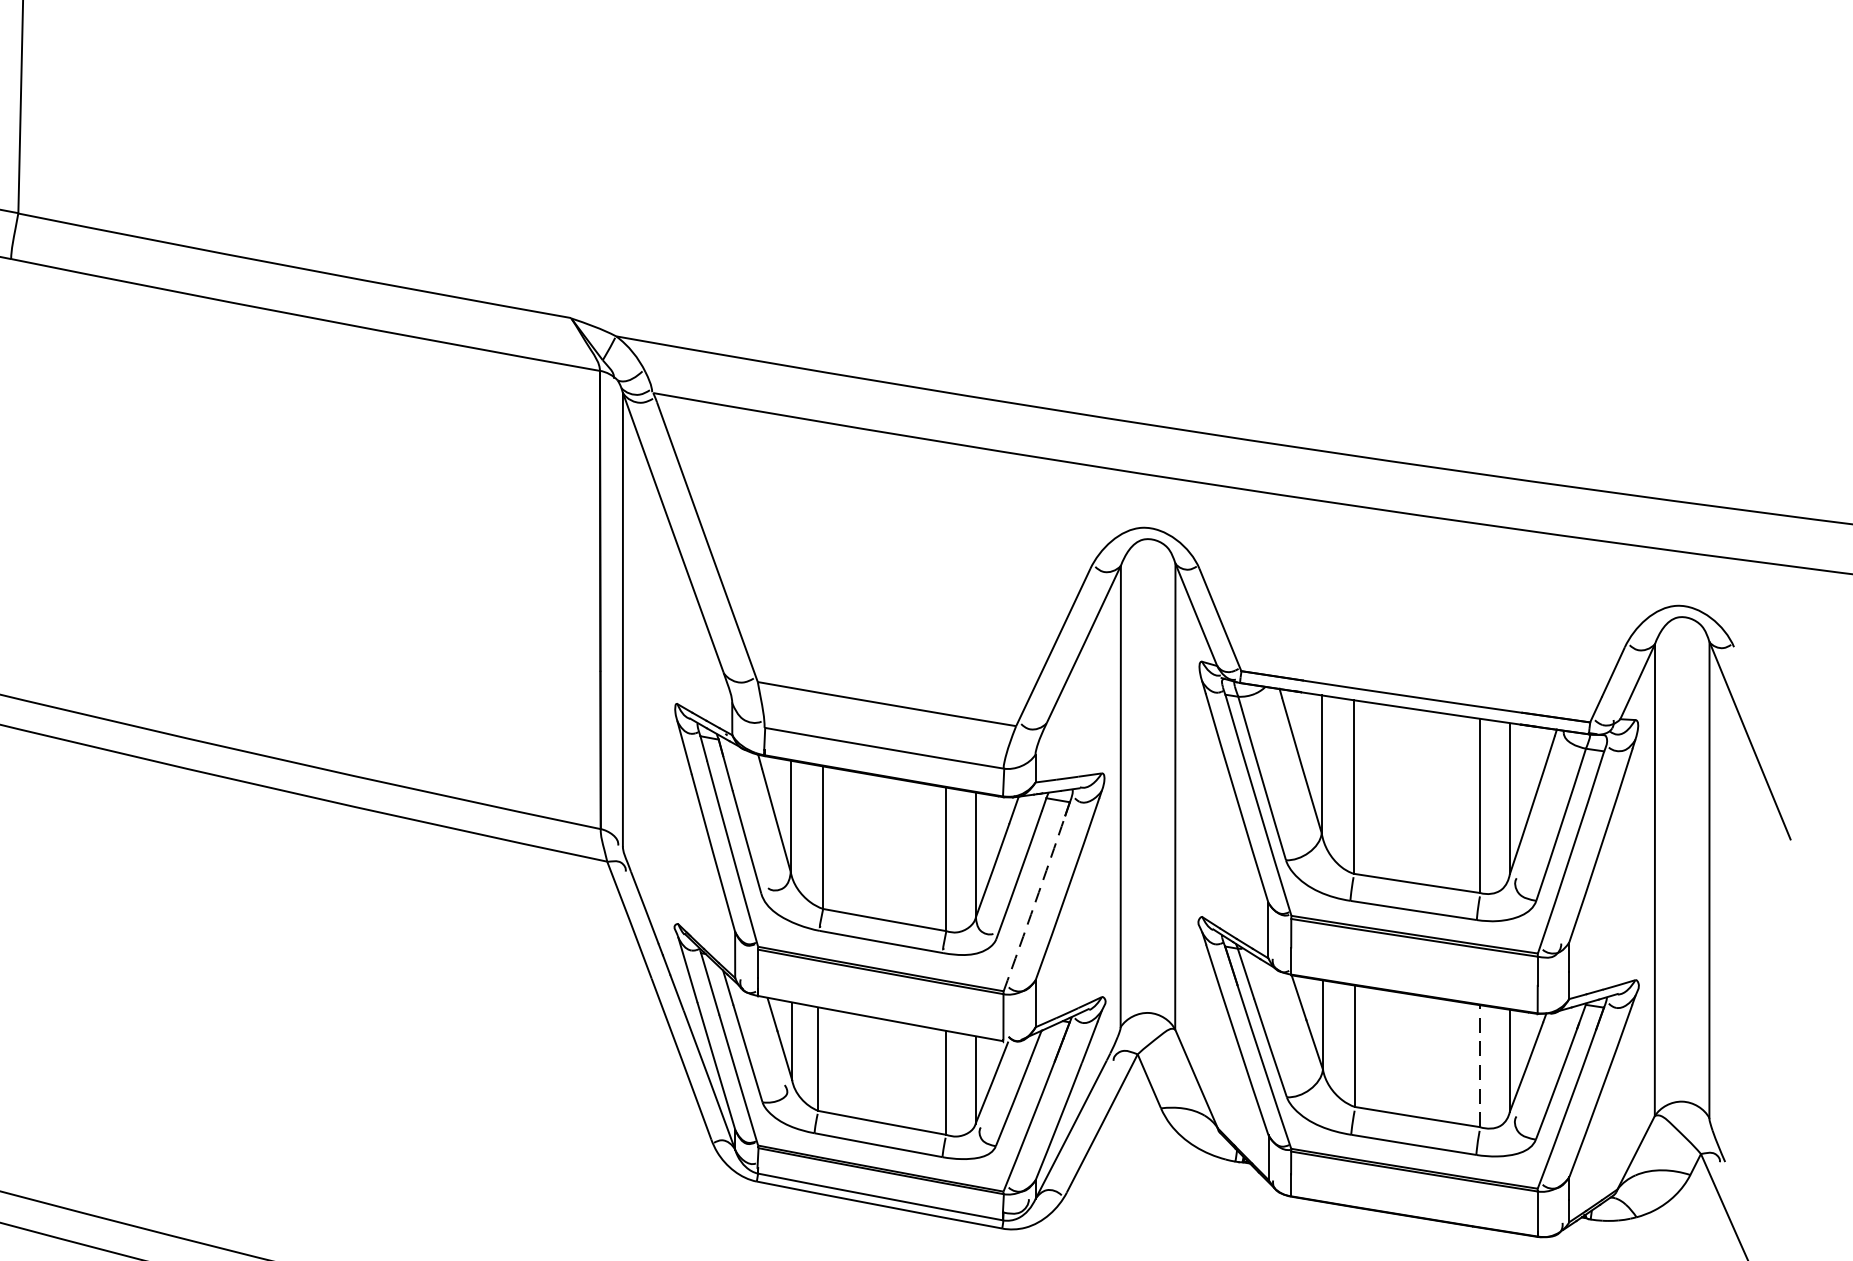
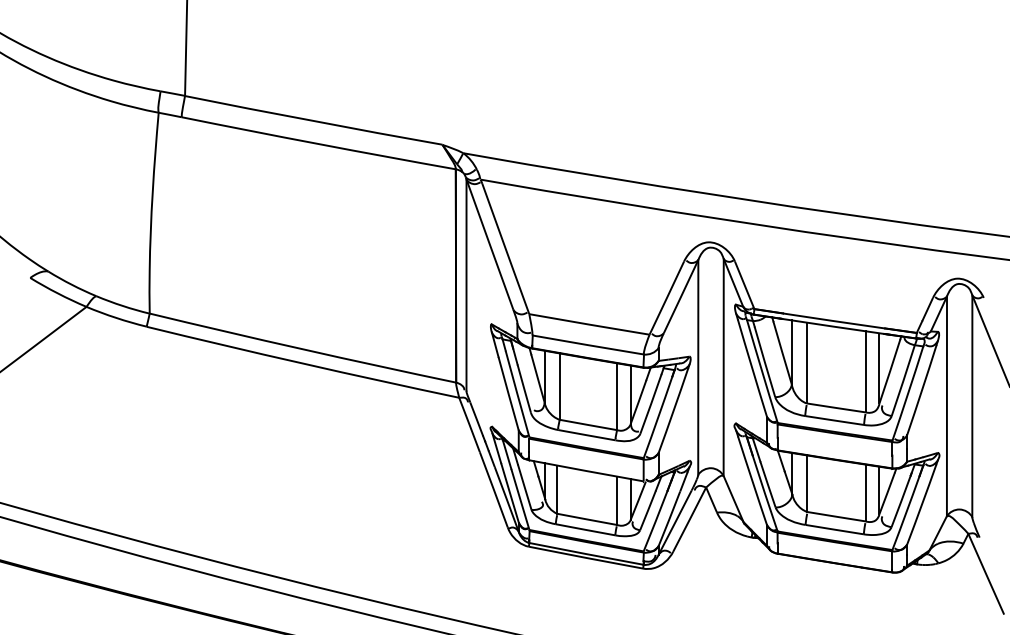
arc: (1035, 904) -> (658, 417), dashed -> solid
line: (1479, 1065) -> (865, 492), dashed -> solid

